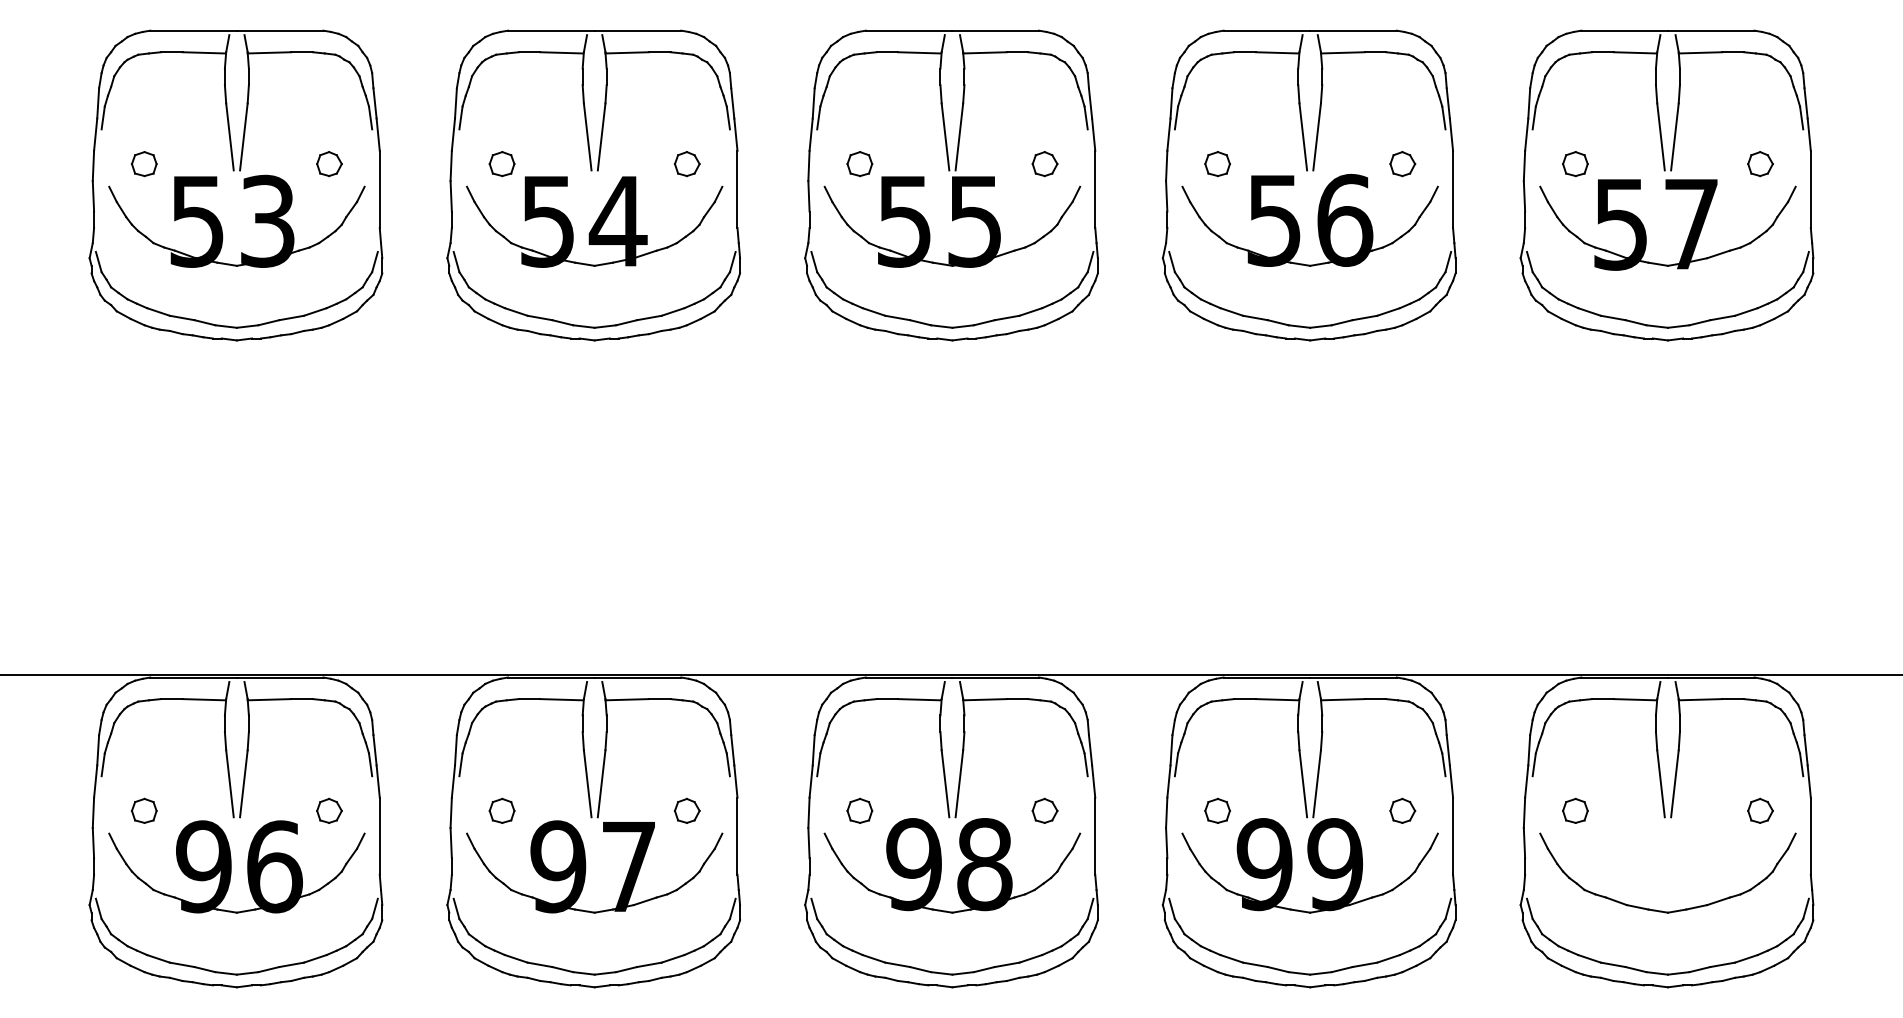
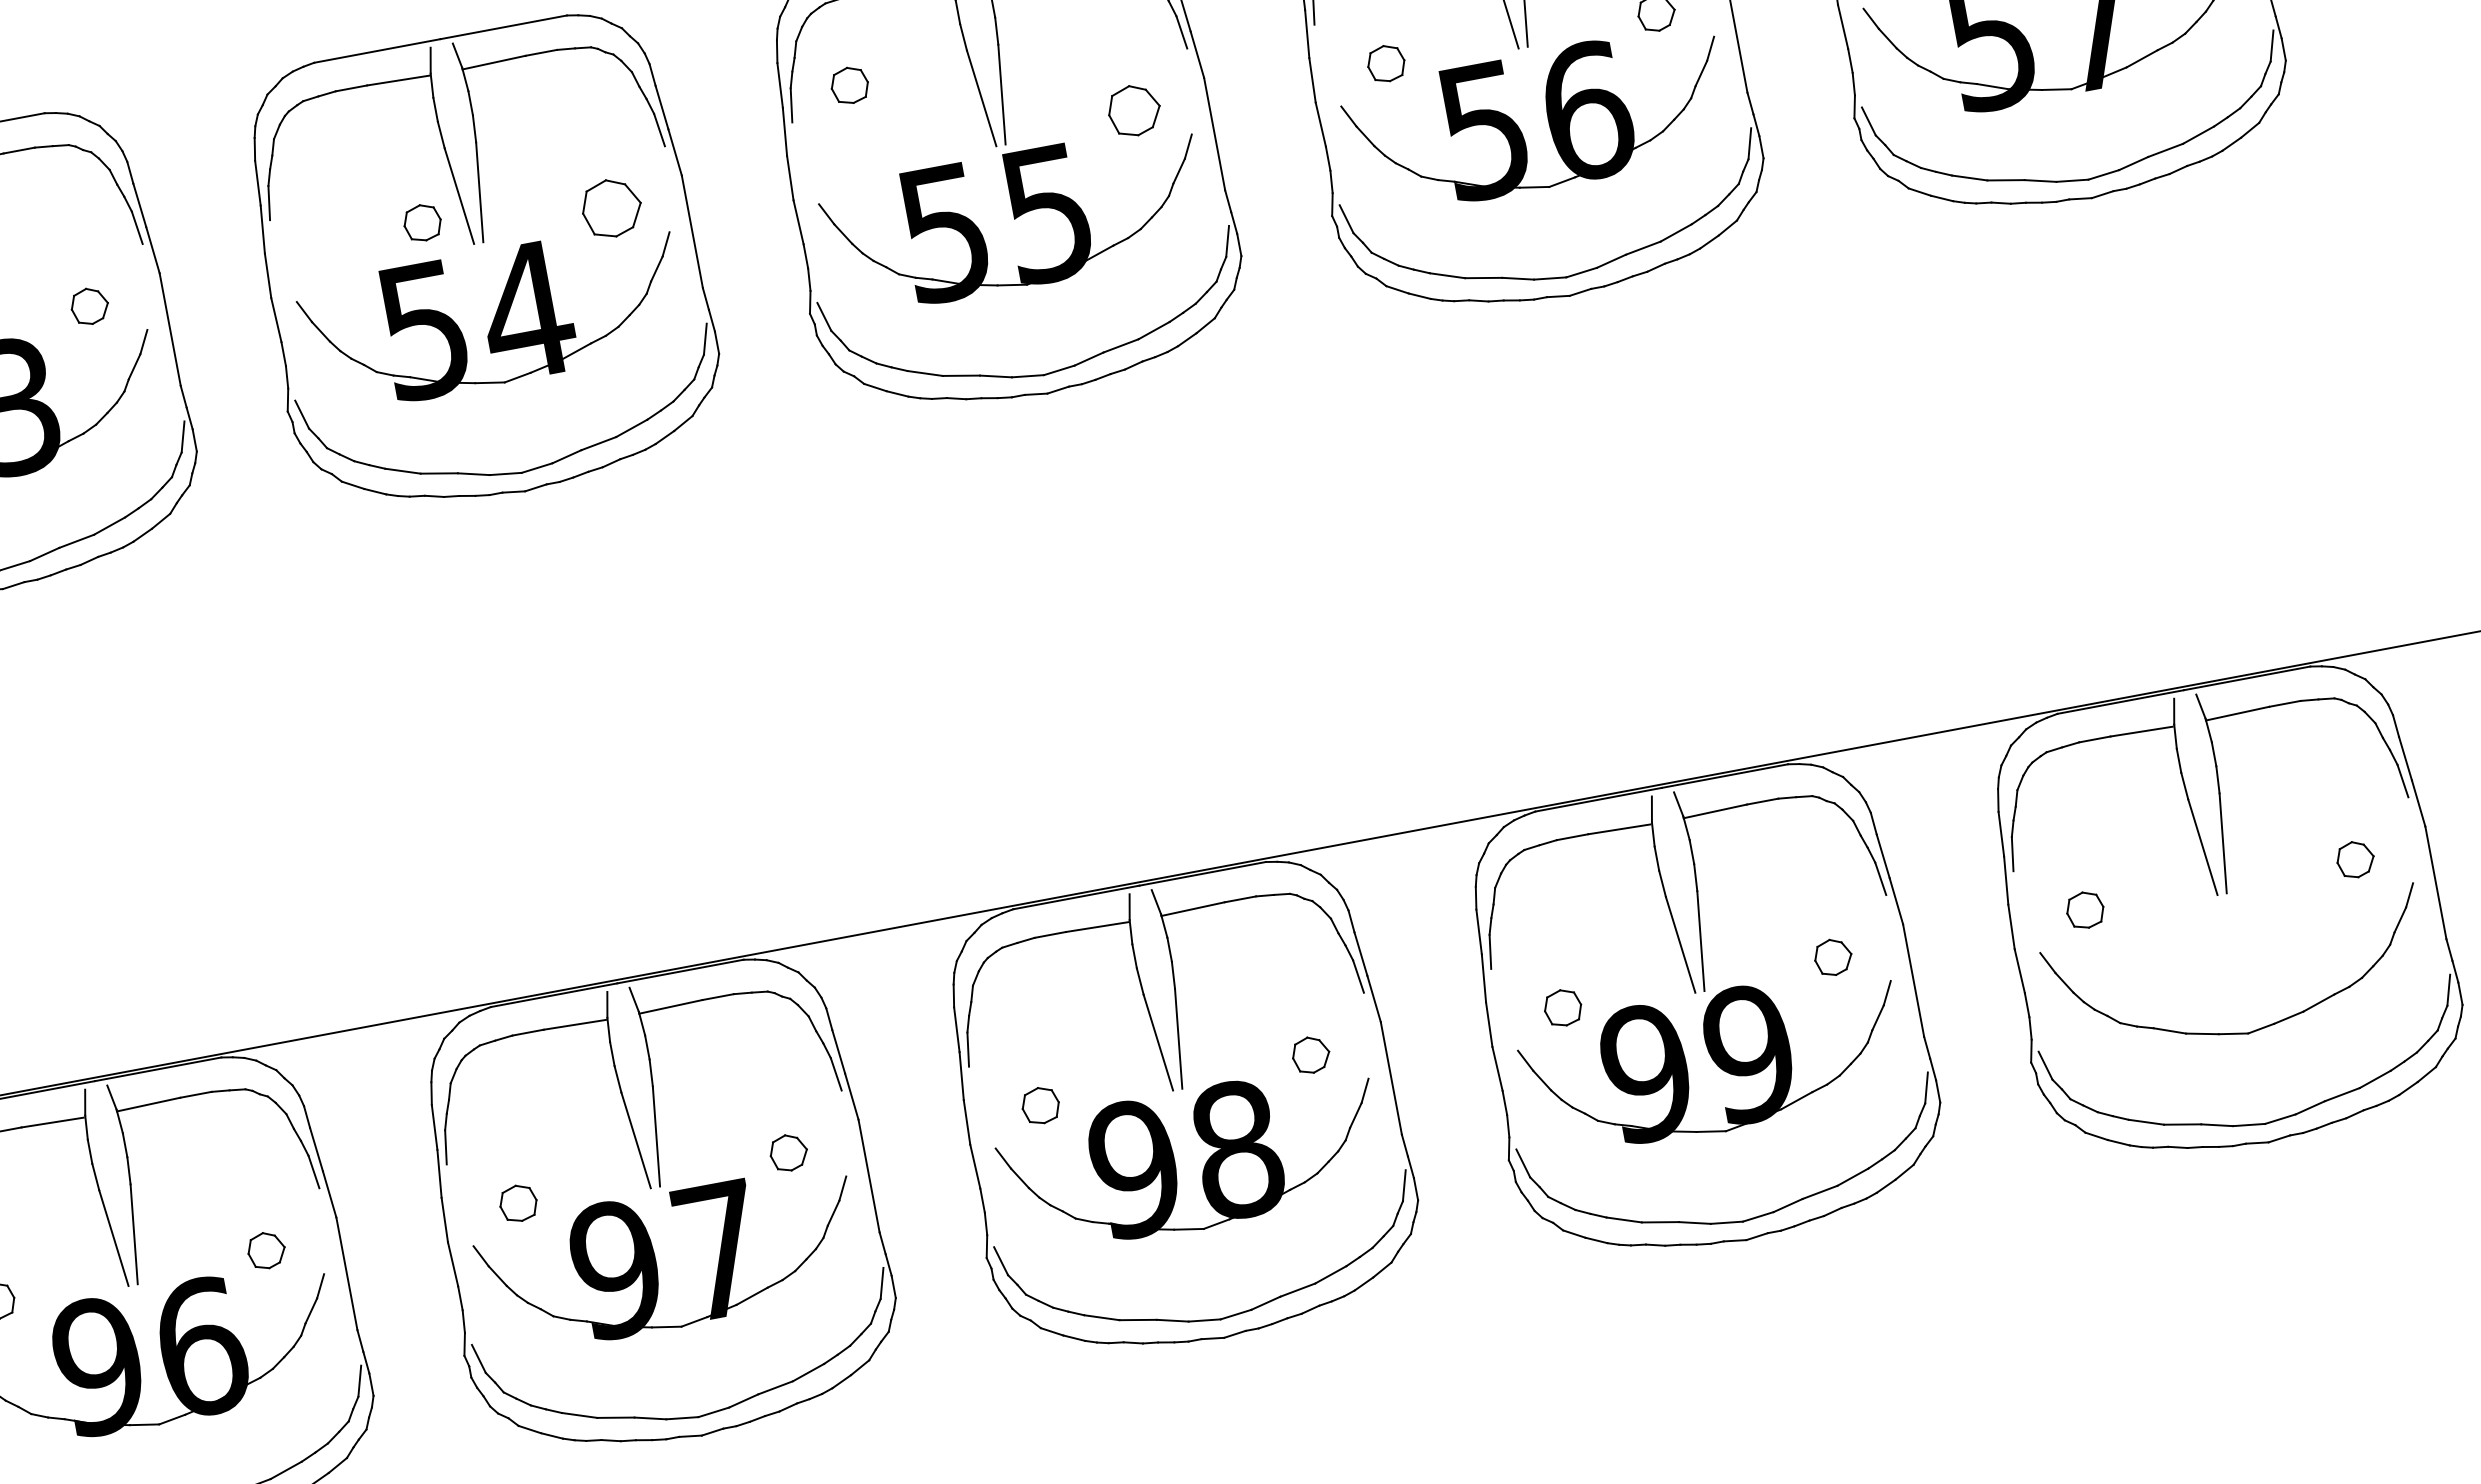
part: (501, 164) -> (421, 223), moved
part: (687, 164) -> (612, 209), size x1.6
part: (859, 164) -> (849, 86), moved
part: (1044, 164) -> (1133, 111), size x1.4

